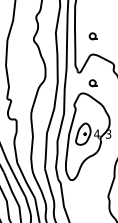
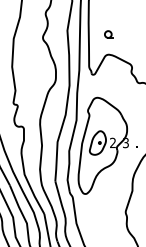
part: (92, 83) -> (108, 86), removed
text: (96, 133) -> (112, 142), 4 -> 2

